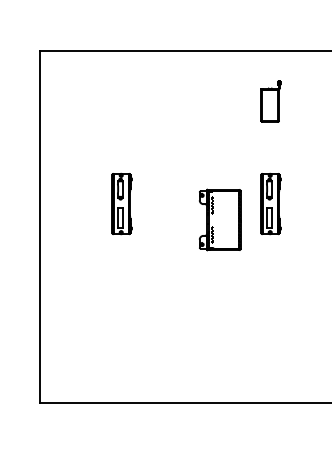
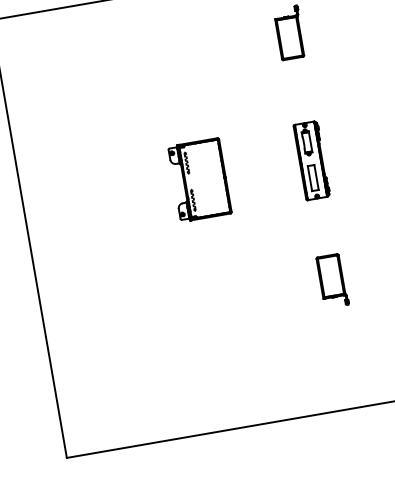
part: (121, 203) -> (125, 192), removed
part: (220, 219) -> (200, 179), moved
part: (270, 300) -> (332, 281), added

